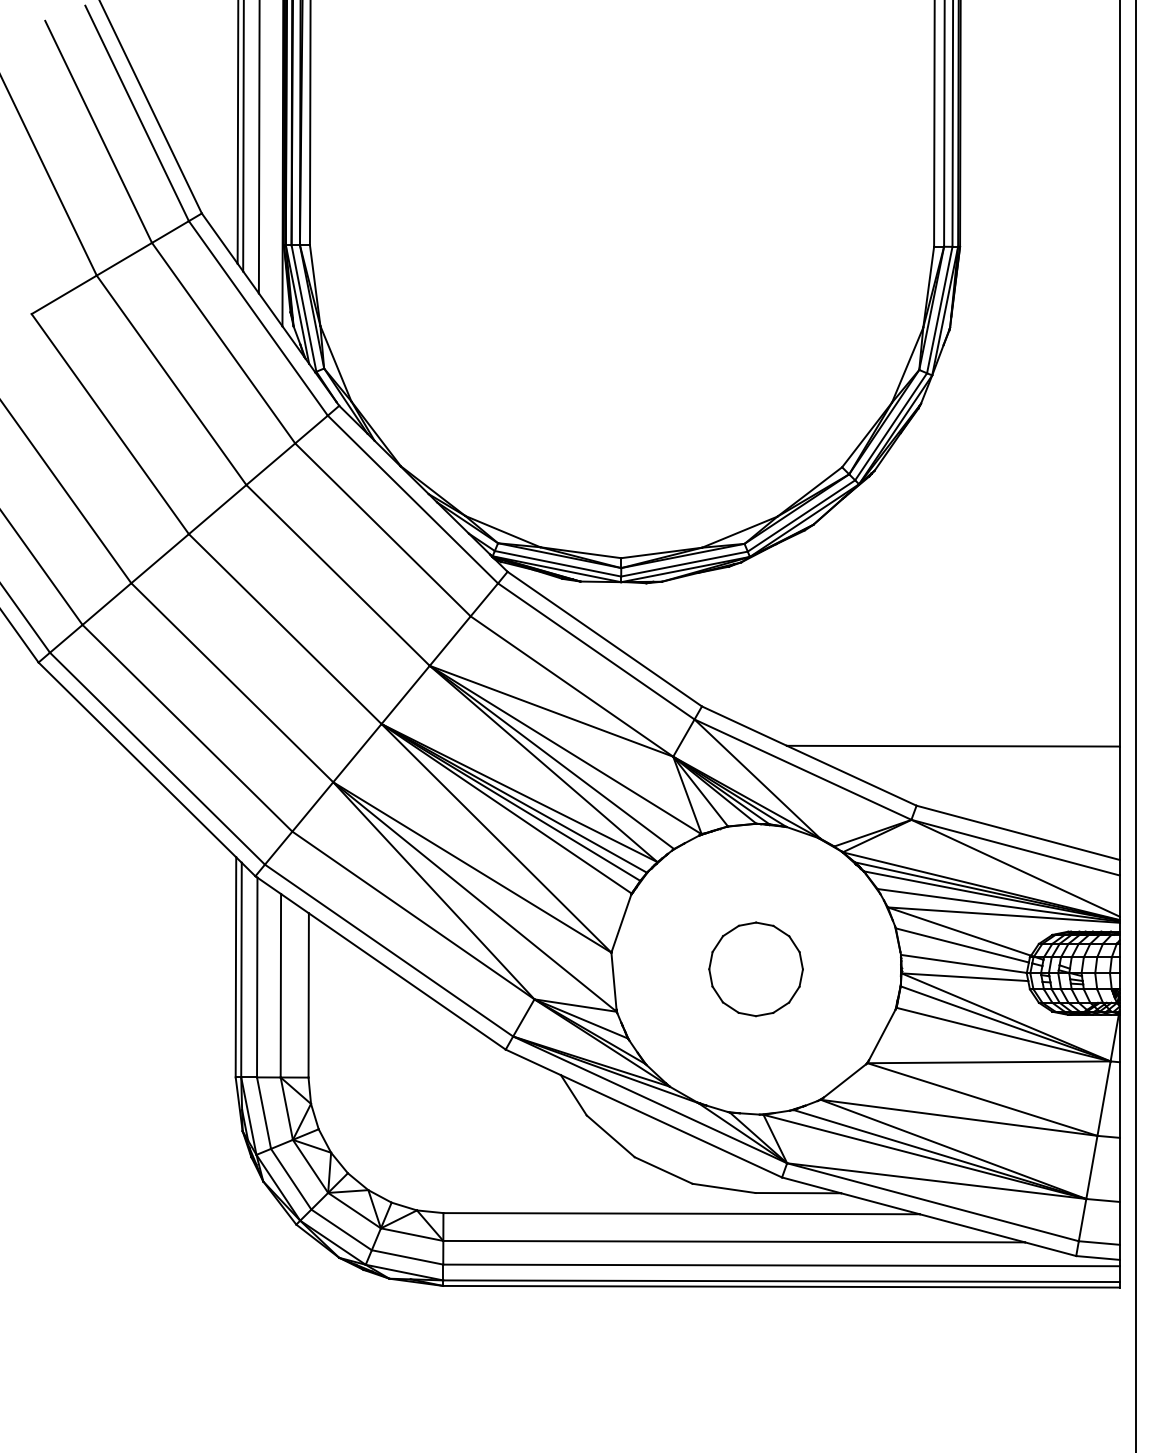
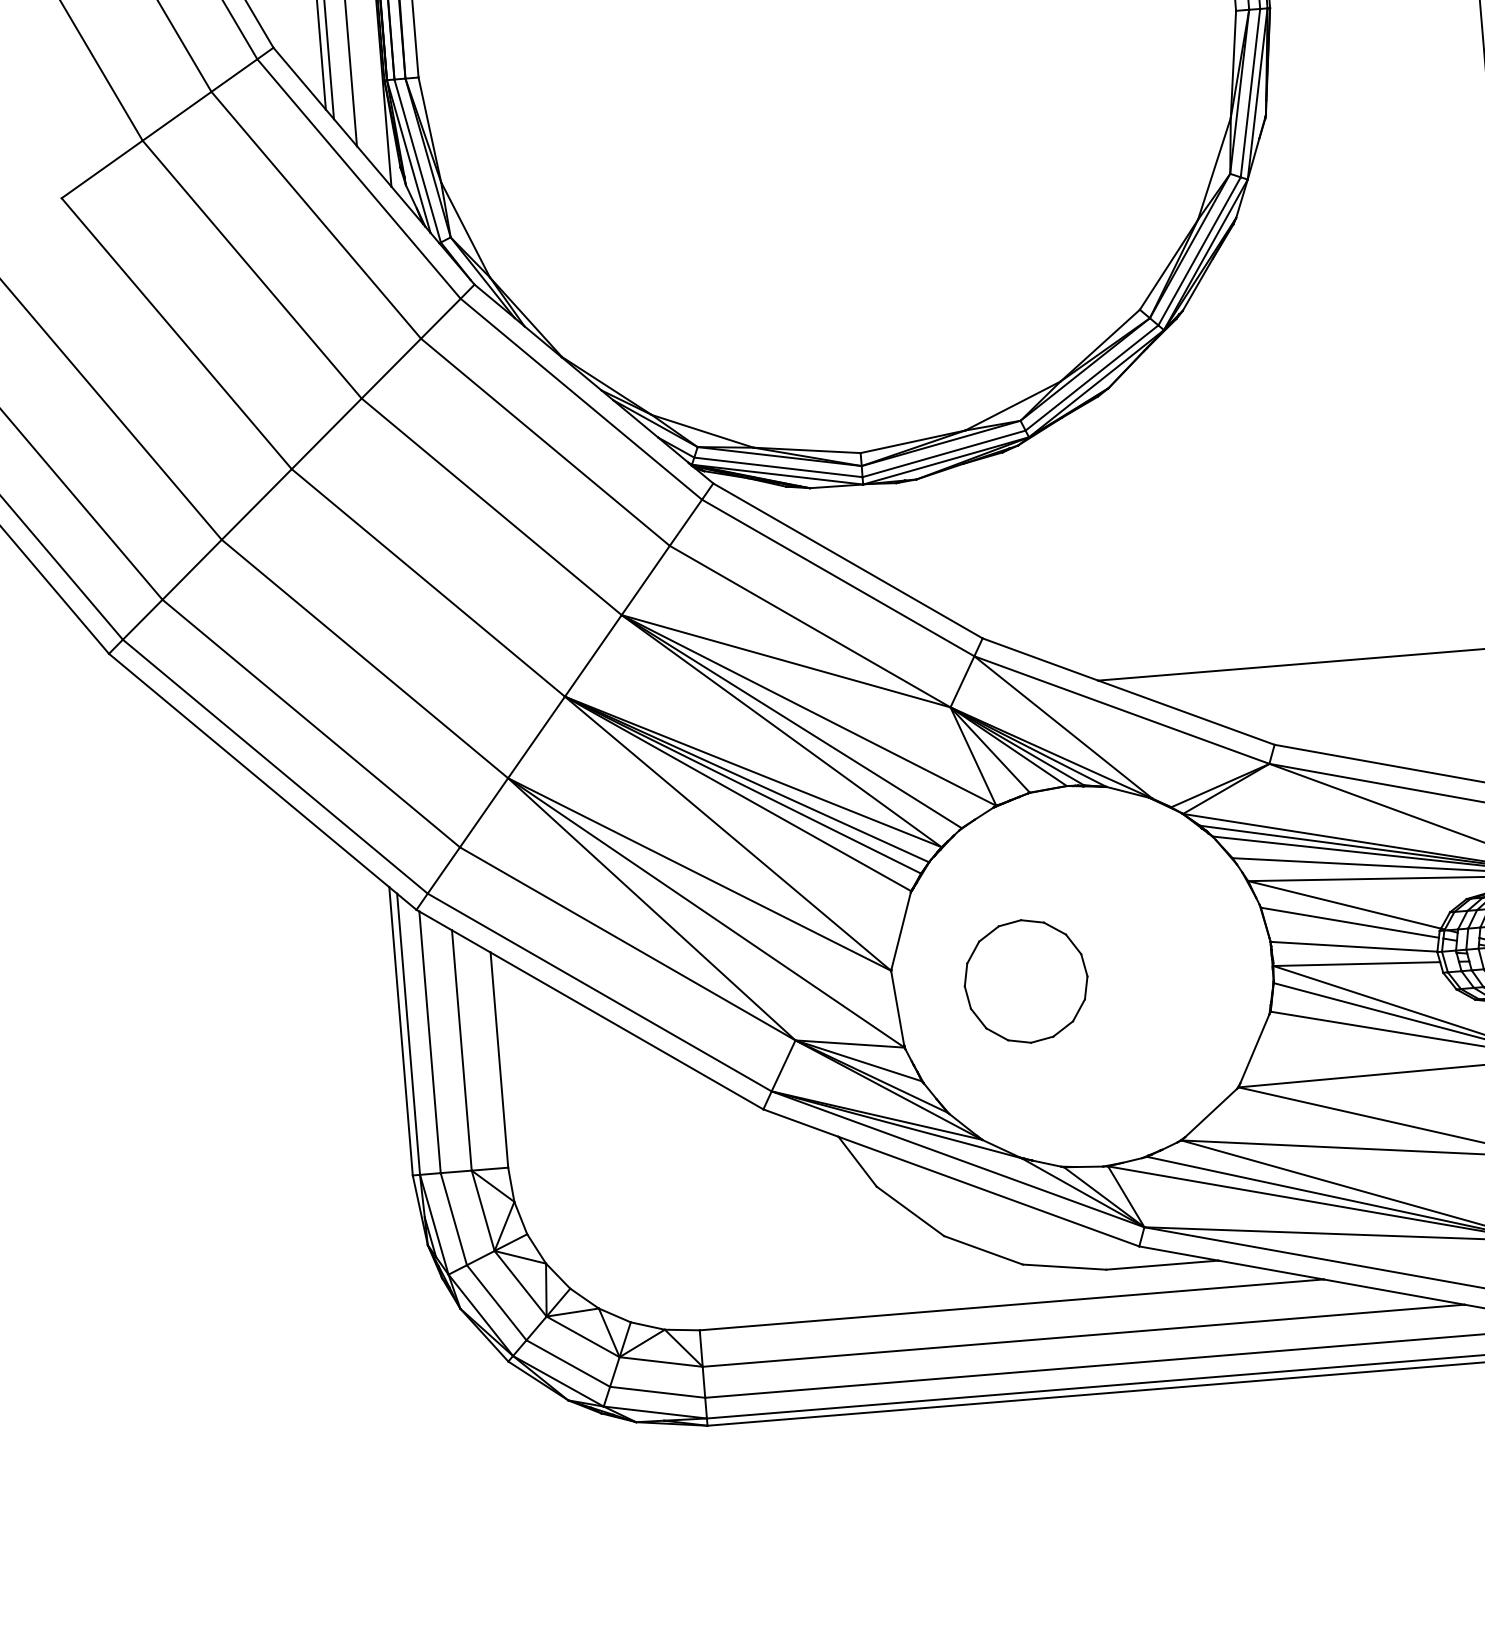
part: (755, 969) -> (1025, 981), moved

